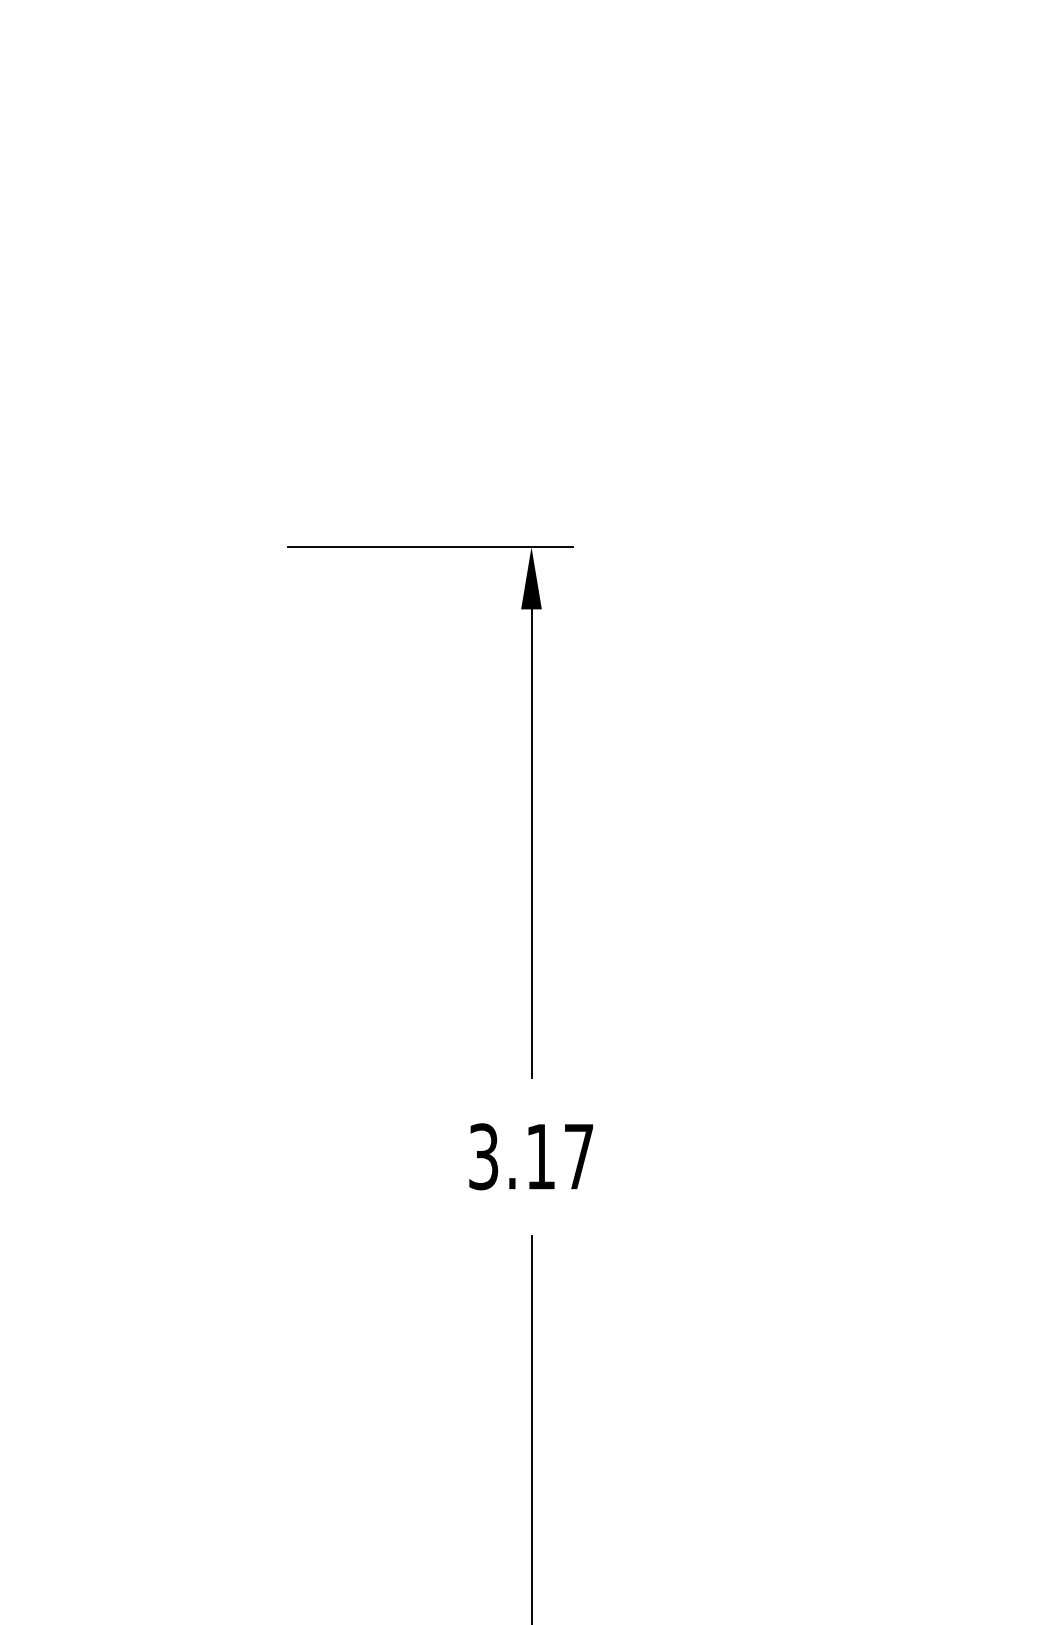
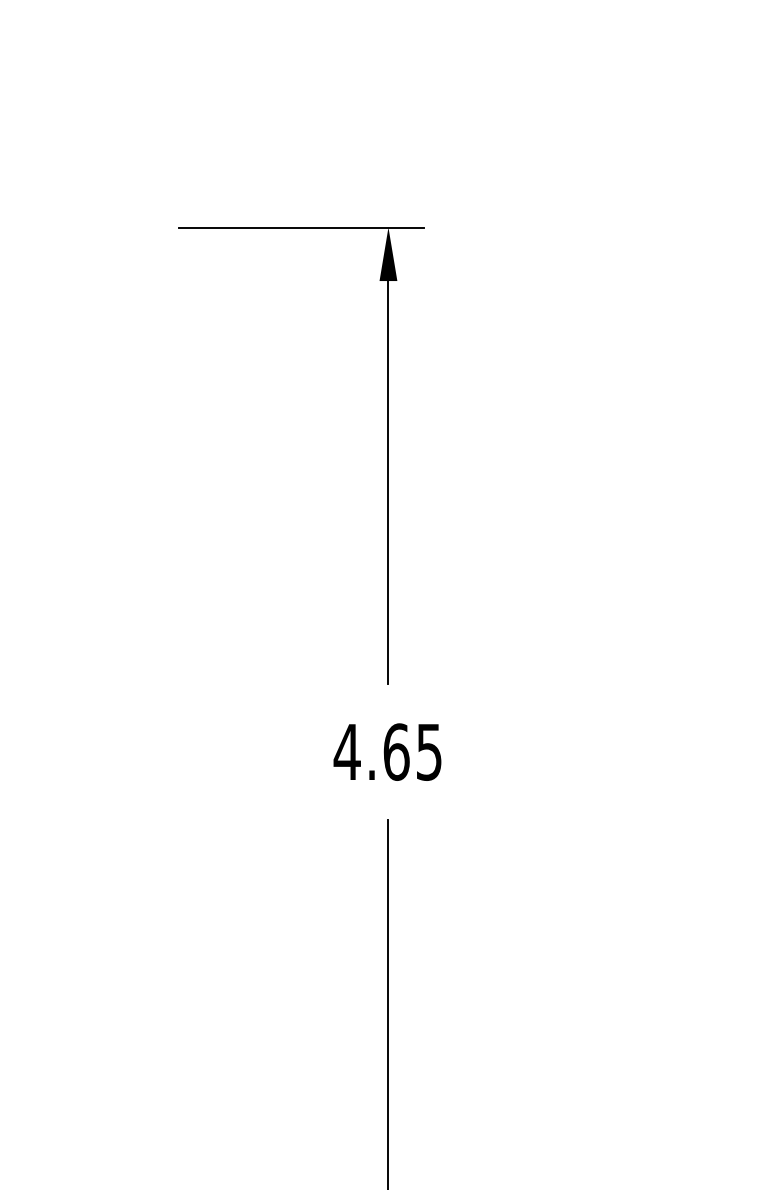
text: (530, 1156) -> (387, 751), 3.17 -> 4.65

